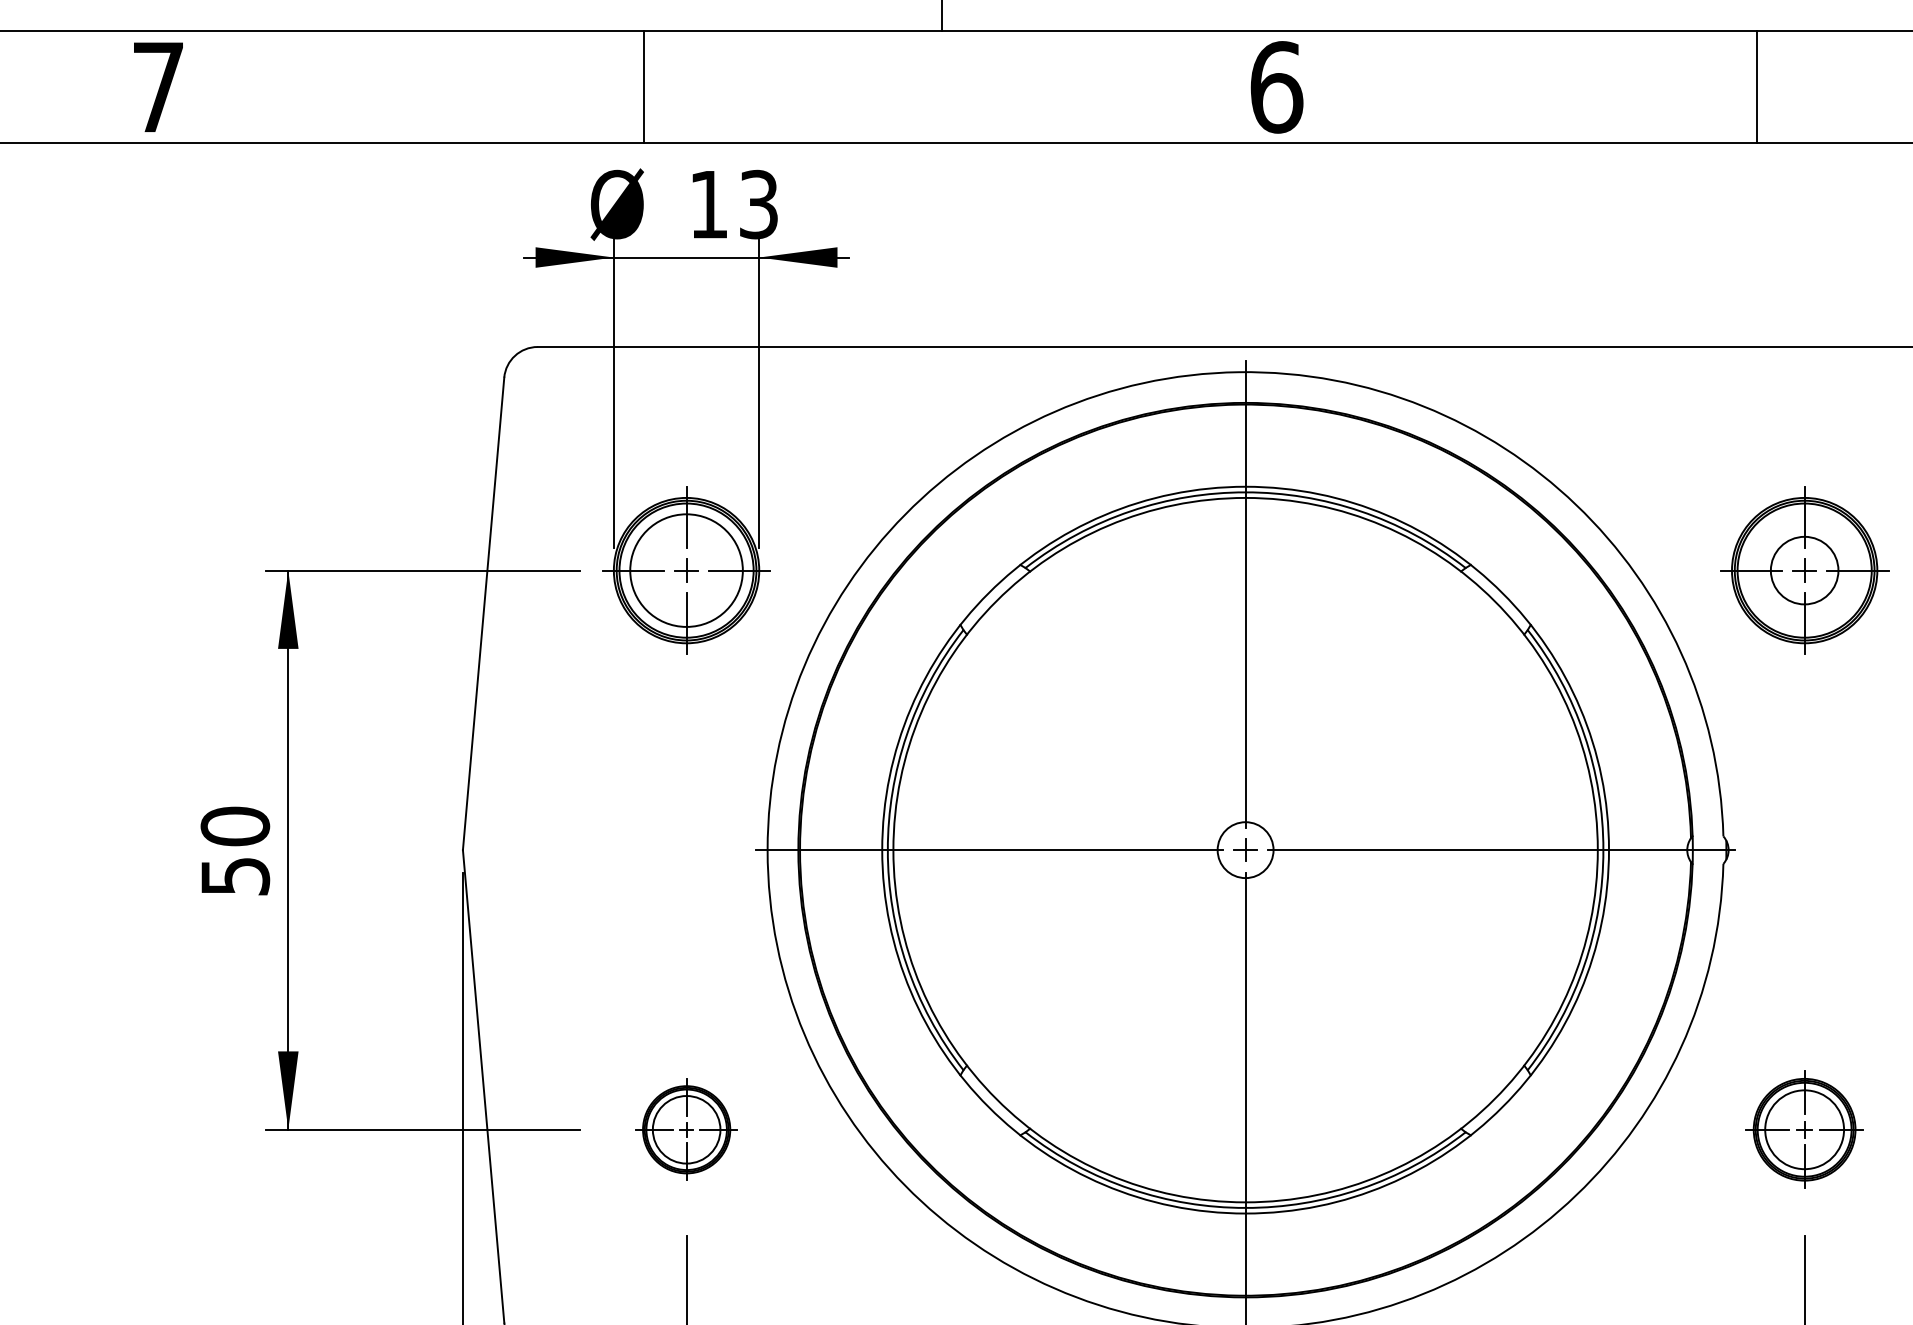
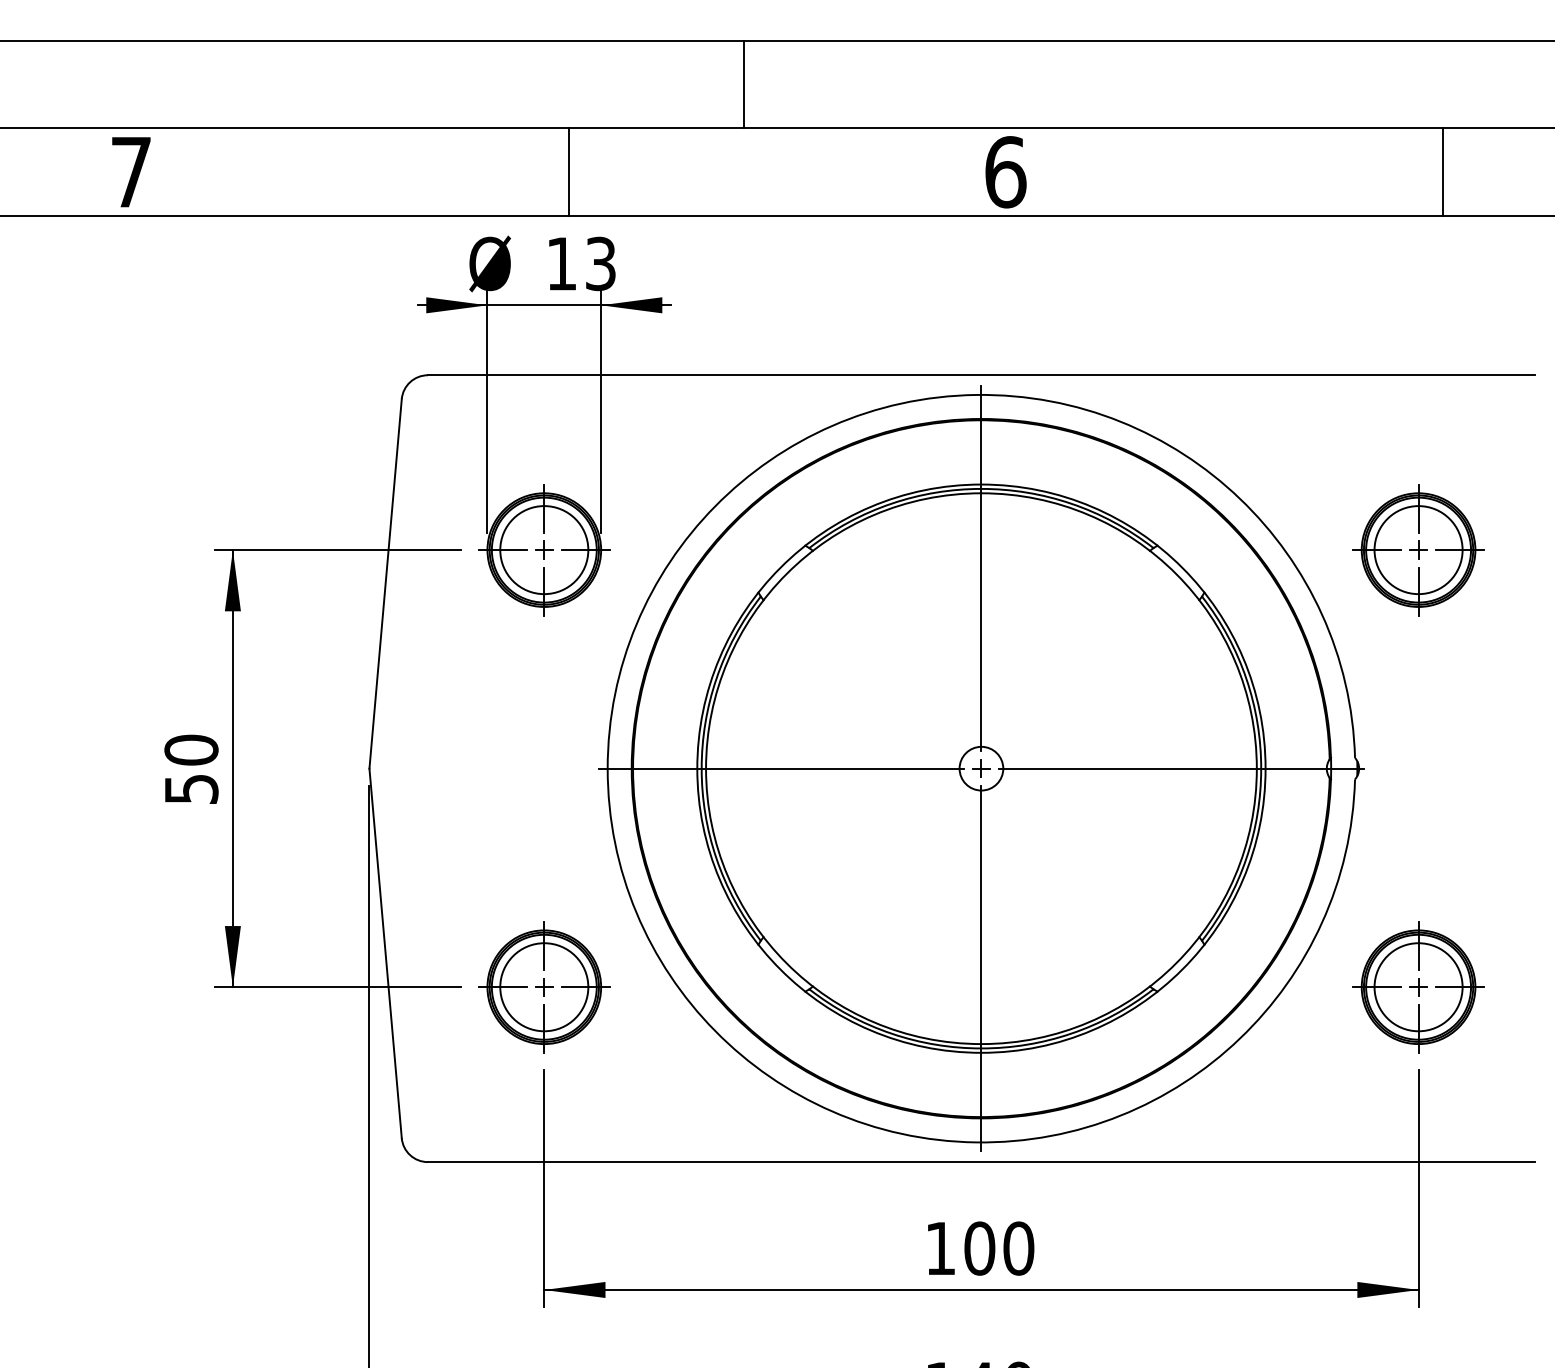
line: (643, 86) -> (568, 171), moved
line: (1757, 86) -> (1443, 171), moved
circle: (1804, 571) -> (1418, 550), size x1.67
part: (686, 1129) -> (544, 987), size x1.67
part: (1804, 1129) -> (1418, 987), size x1.43

